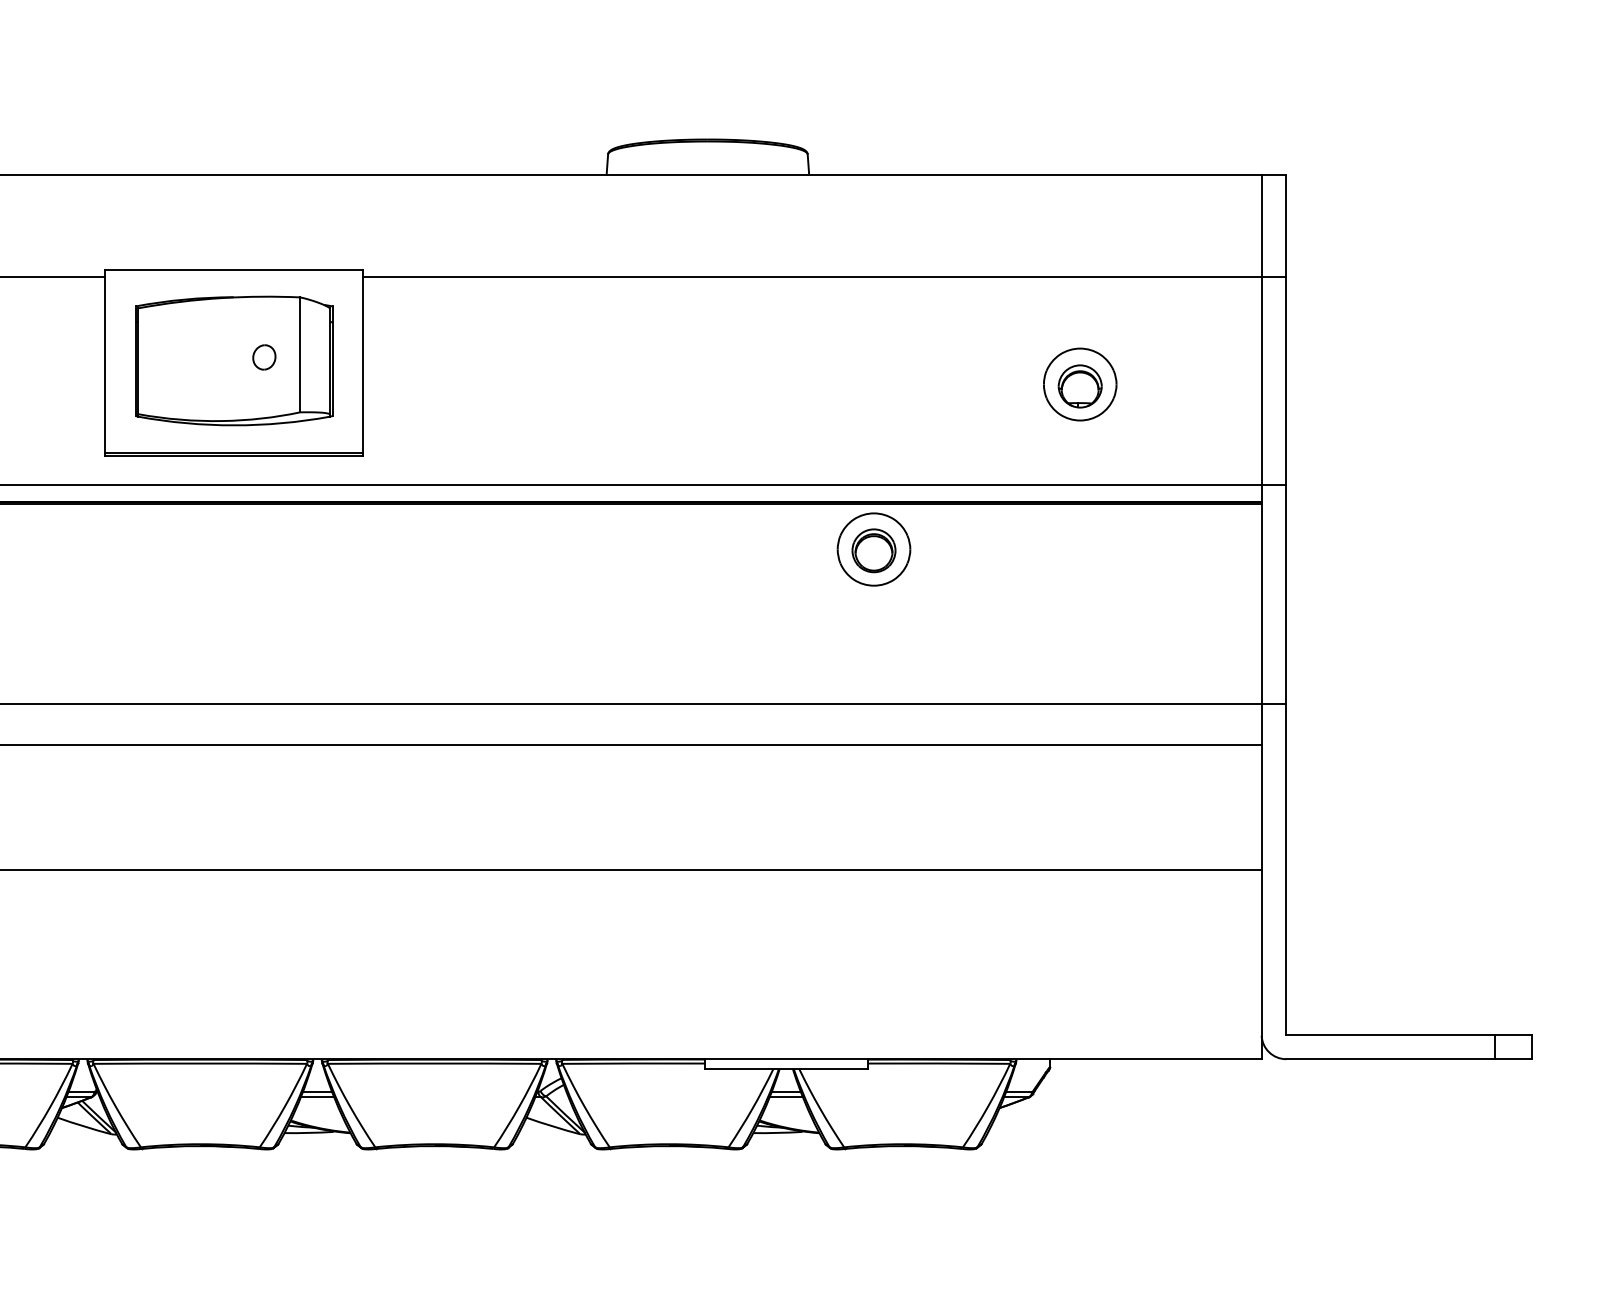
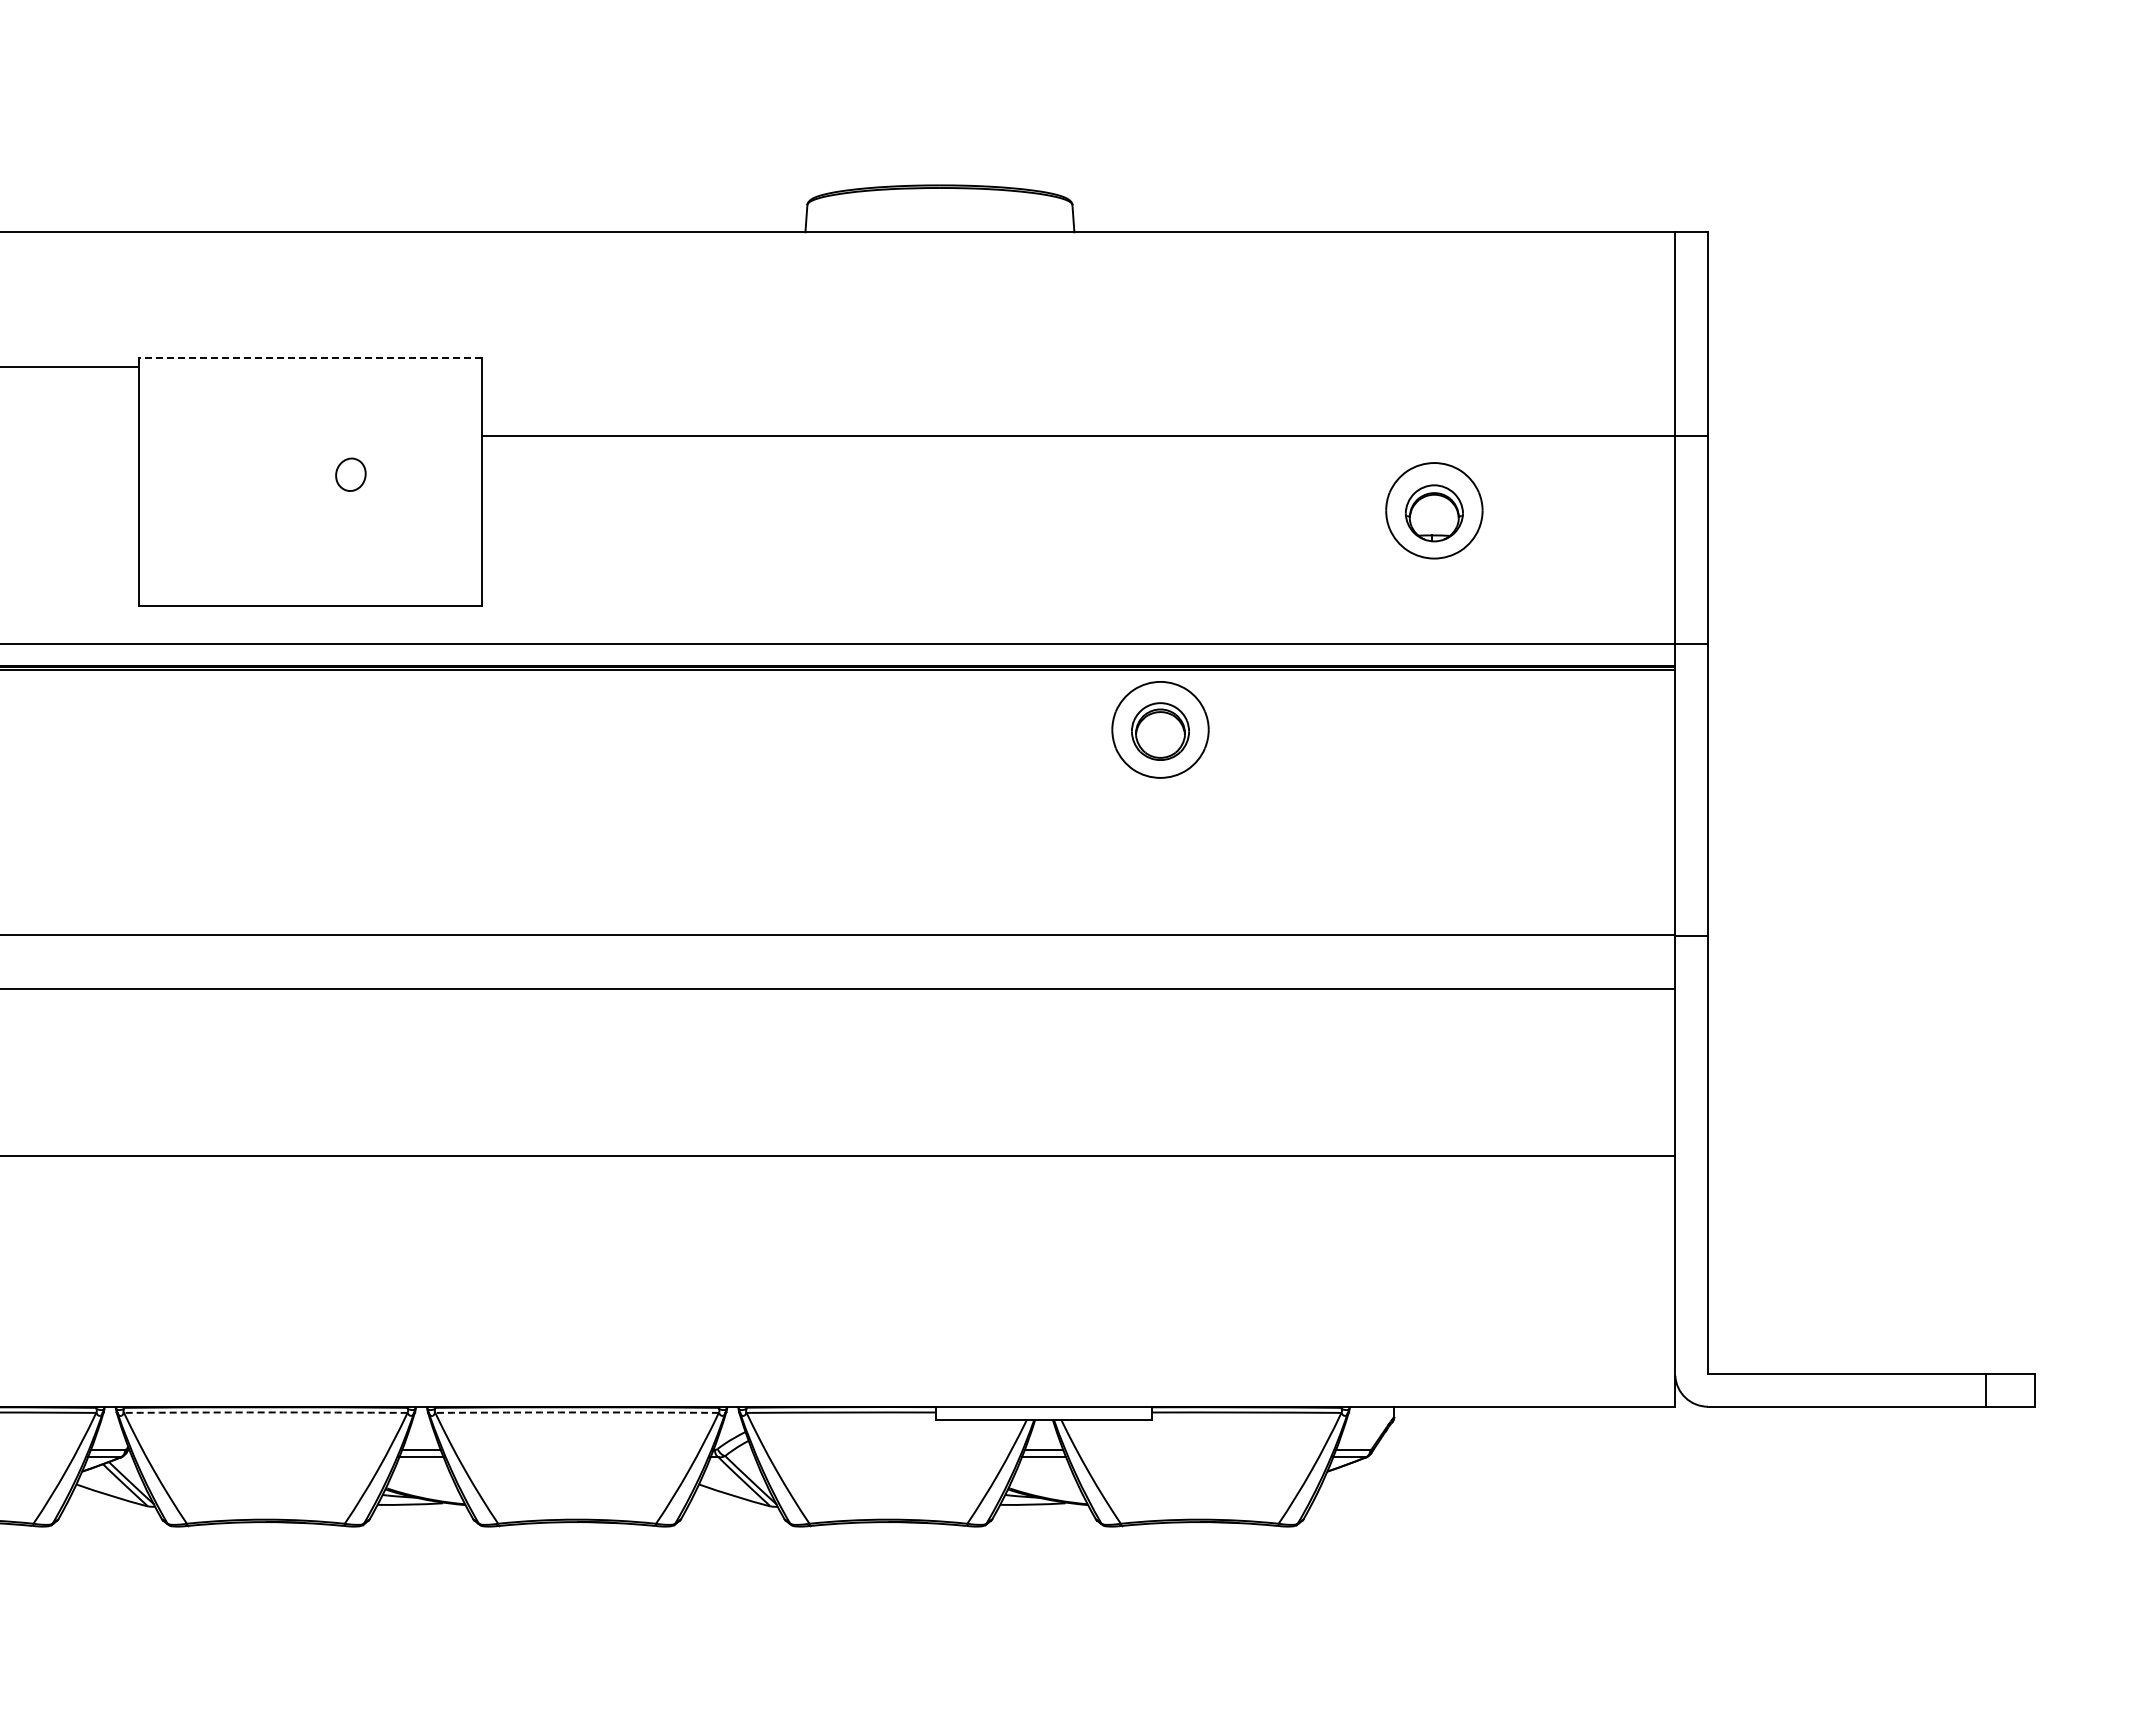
line: (233, 269) -> (310, 358), solid -> dashed
line: (824, 276) -> (1094, 436), moved
part: (233, 360) -> (310, 479), removed
line: (233, 452) -> (310, 601), removed
arc: (200, 1063) -> (265, 1412), solid -> dashed
arc: (435, 1063) -> (577, 1412), solid -> dashed

